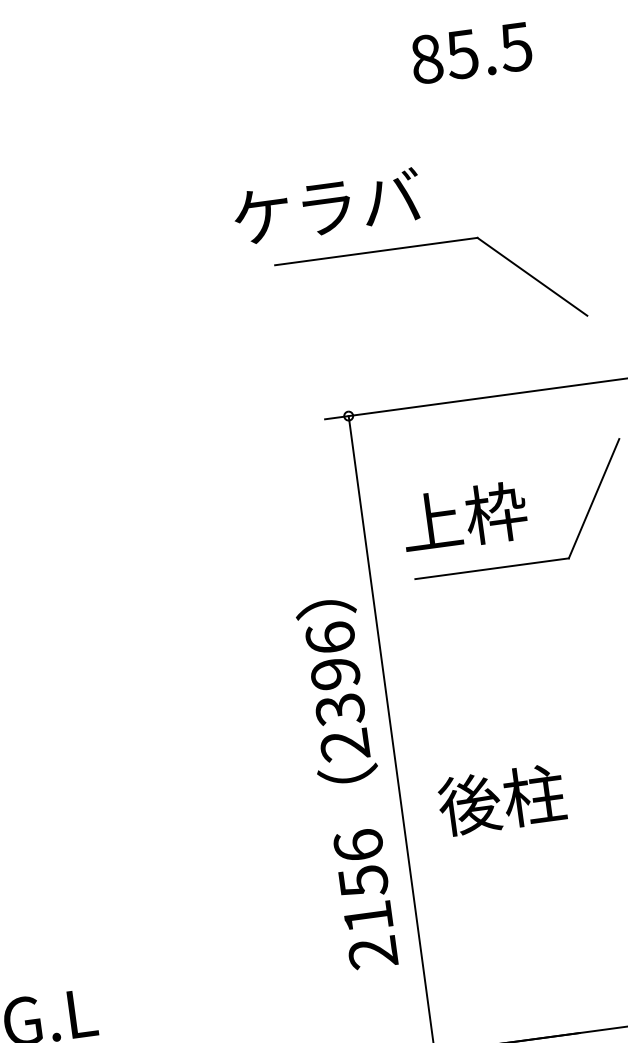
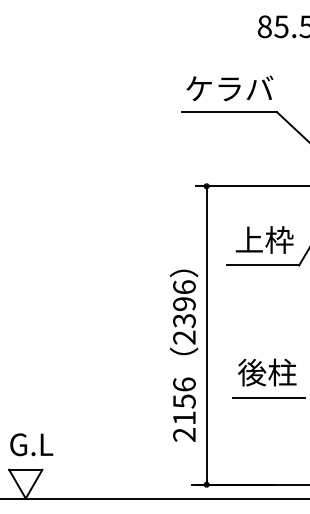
text: (326, 206) -> (229, 88), moved
text: (464, 516) -> (264, 239), moved
text: (502, 799) -> (267, 372), moved
line: (541, 850) -> (268, 398), added

